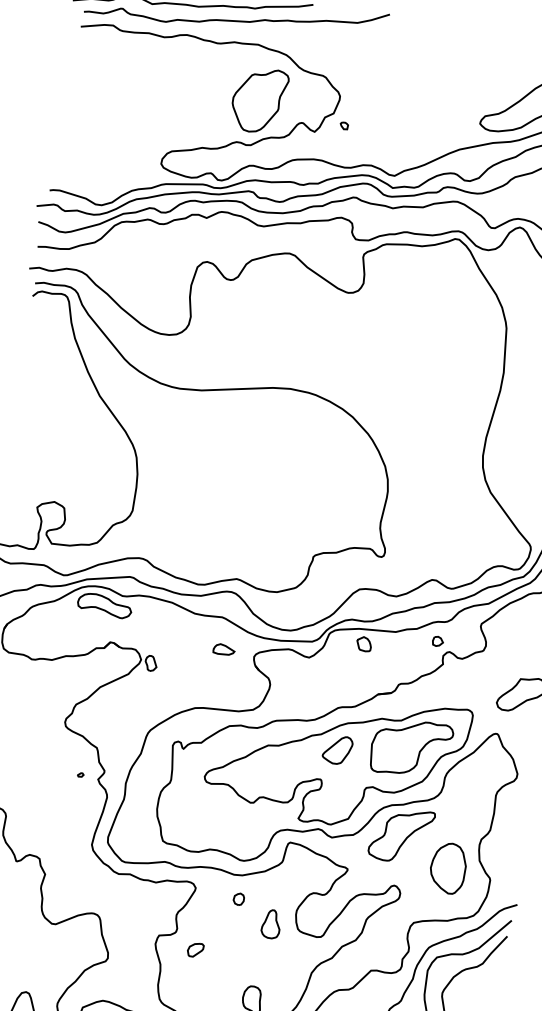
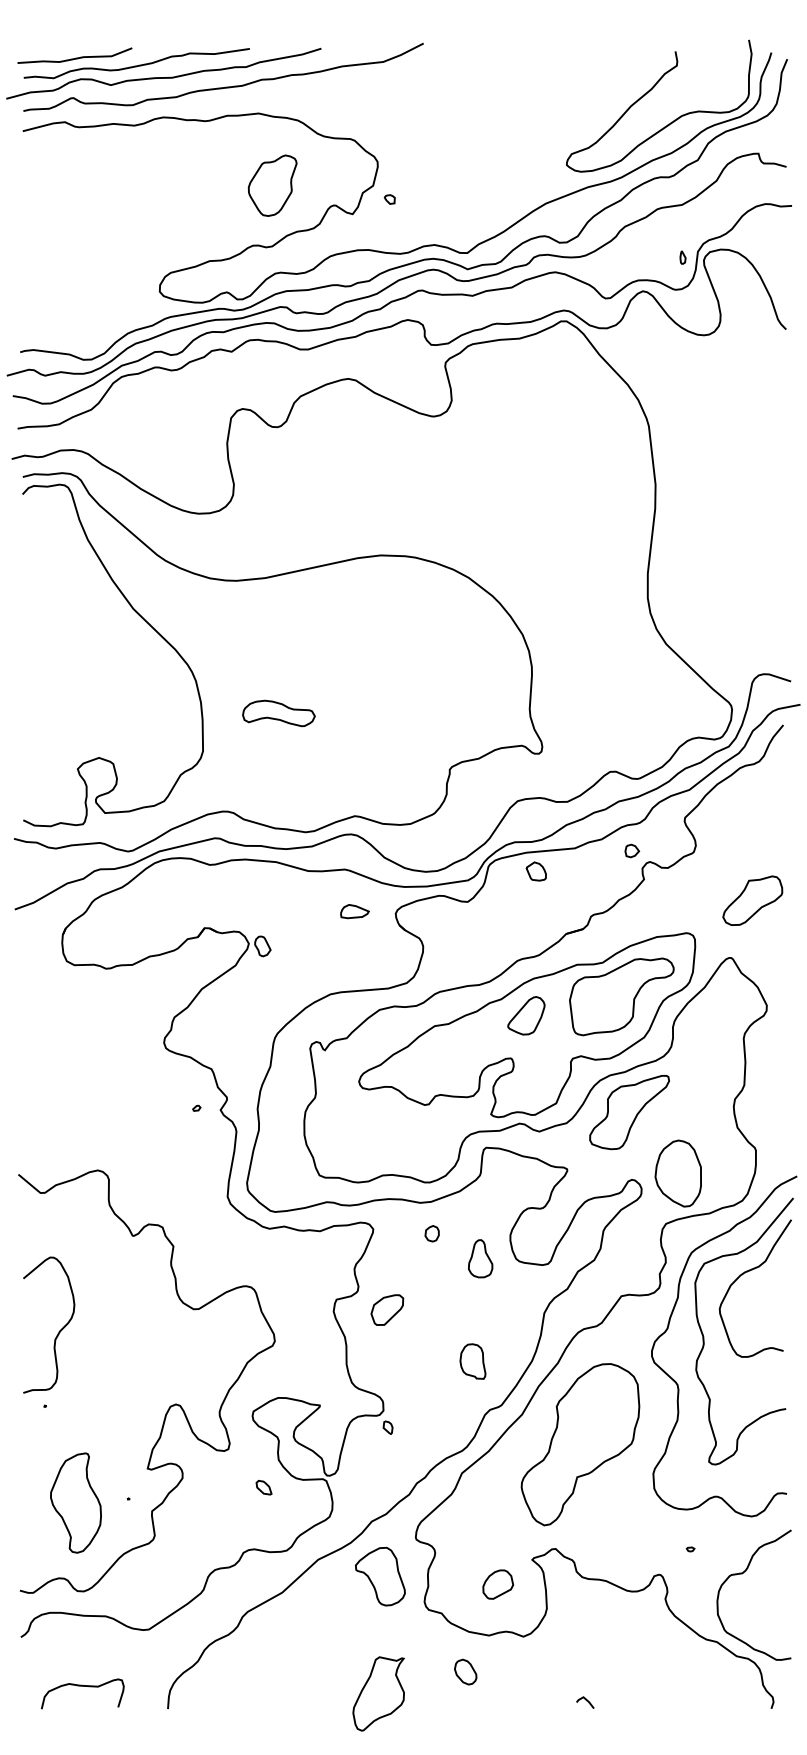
part: (258, 99) -> (272, 185), size x0.7
part: (104, 605) -> (278, 713), moved
part: (447, 868) -> (677, 1173), moved
part: (195, 950) -> (387, 1310), size x1.6

